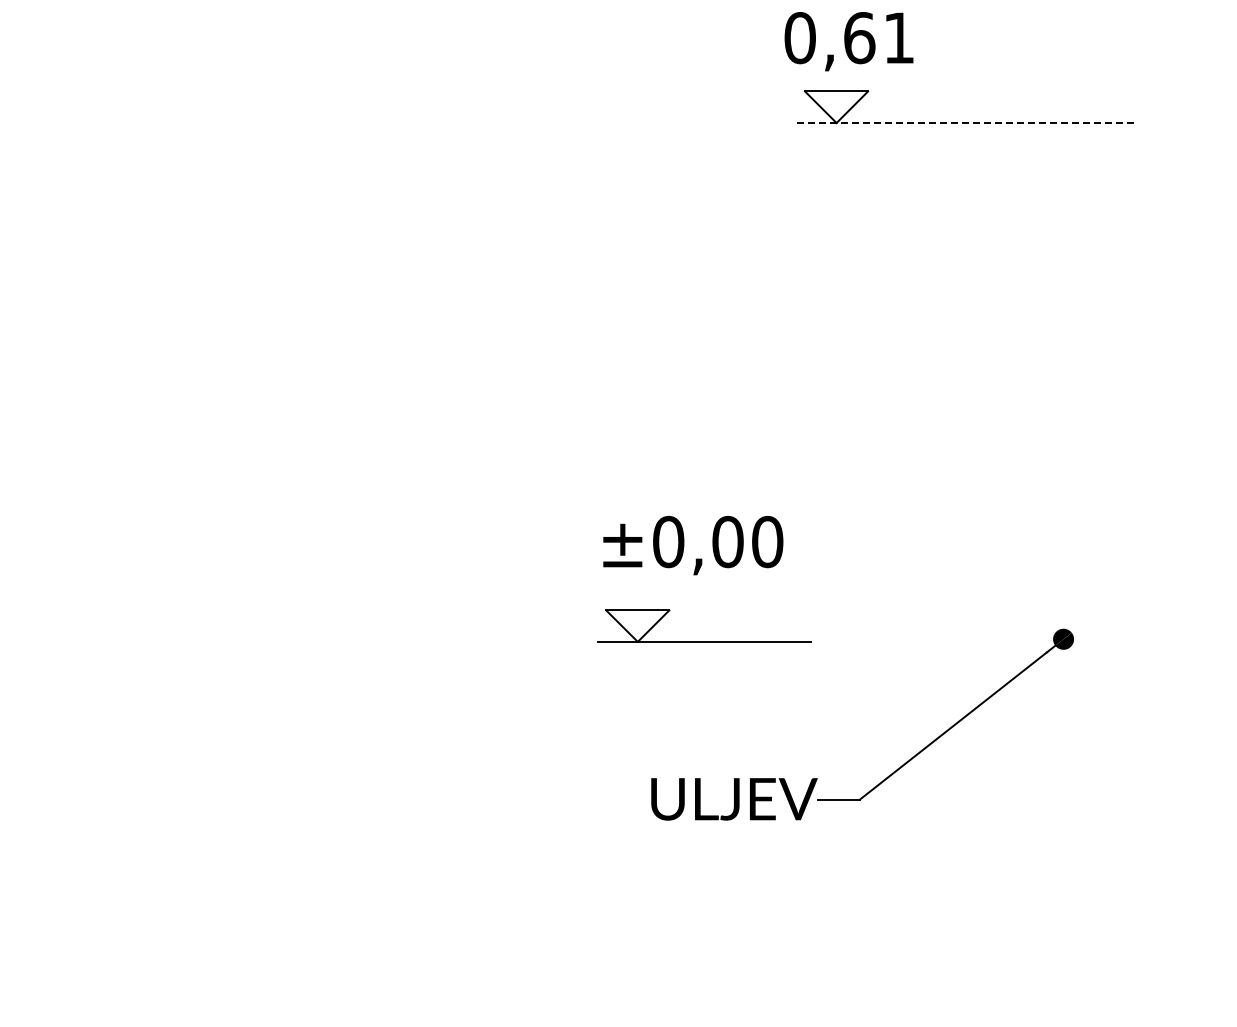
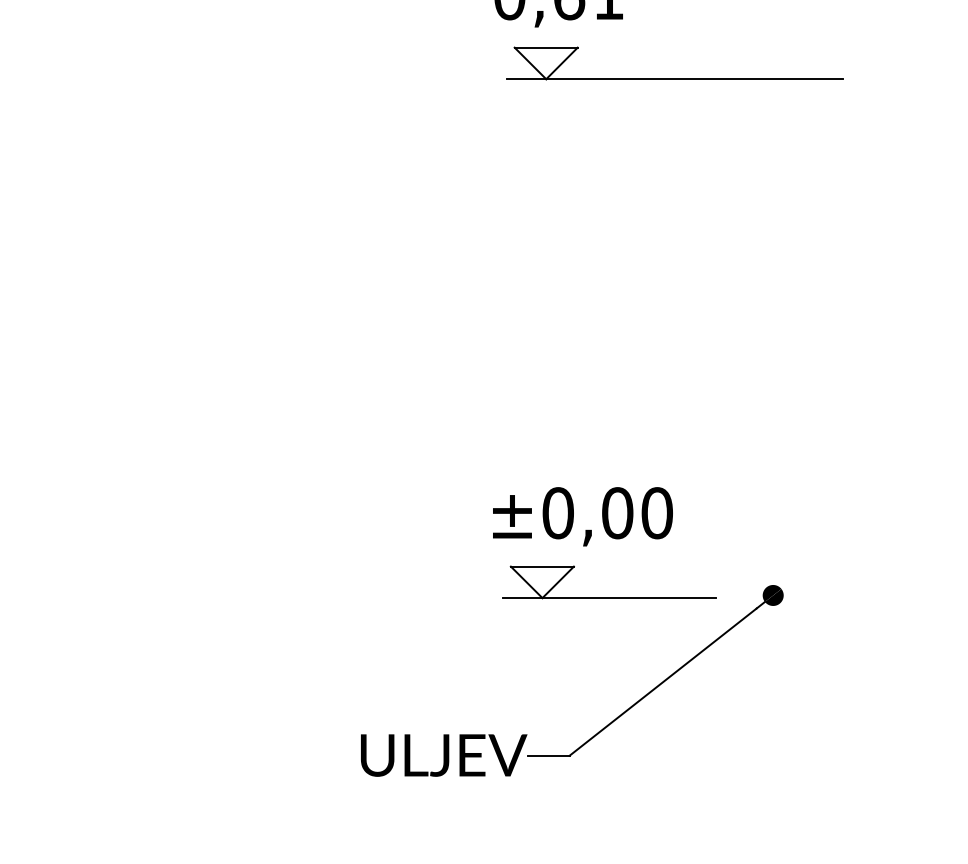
line: (965, 123) -> (675, 79), dashed -> solid
text: (693, 545) -> (583, 516), moved
part: (704, 641) -> (609, 597), moved

